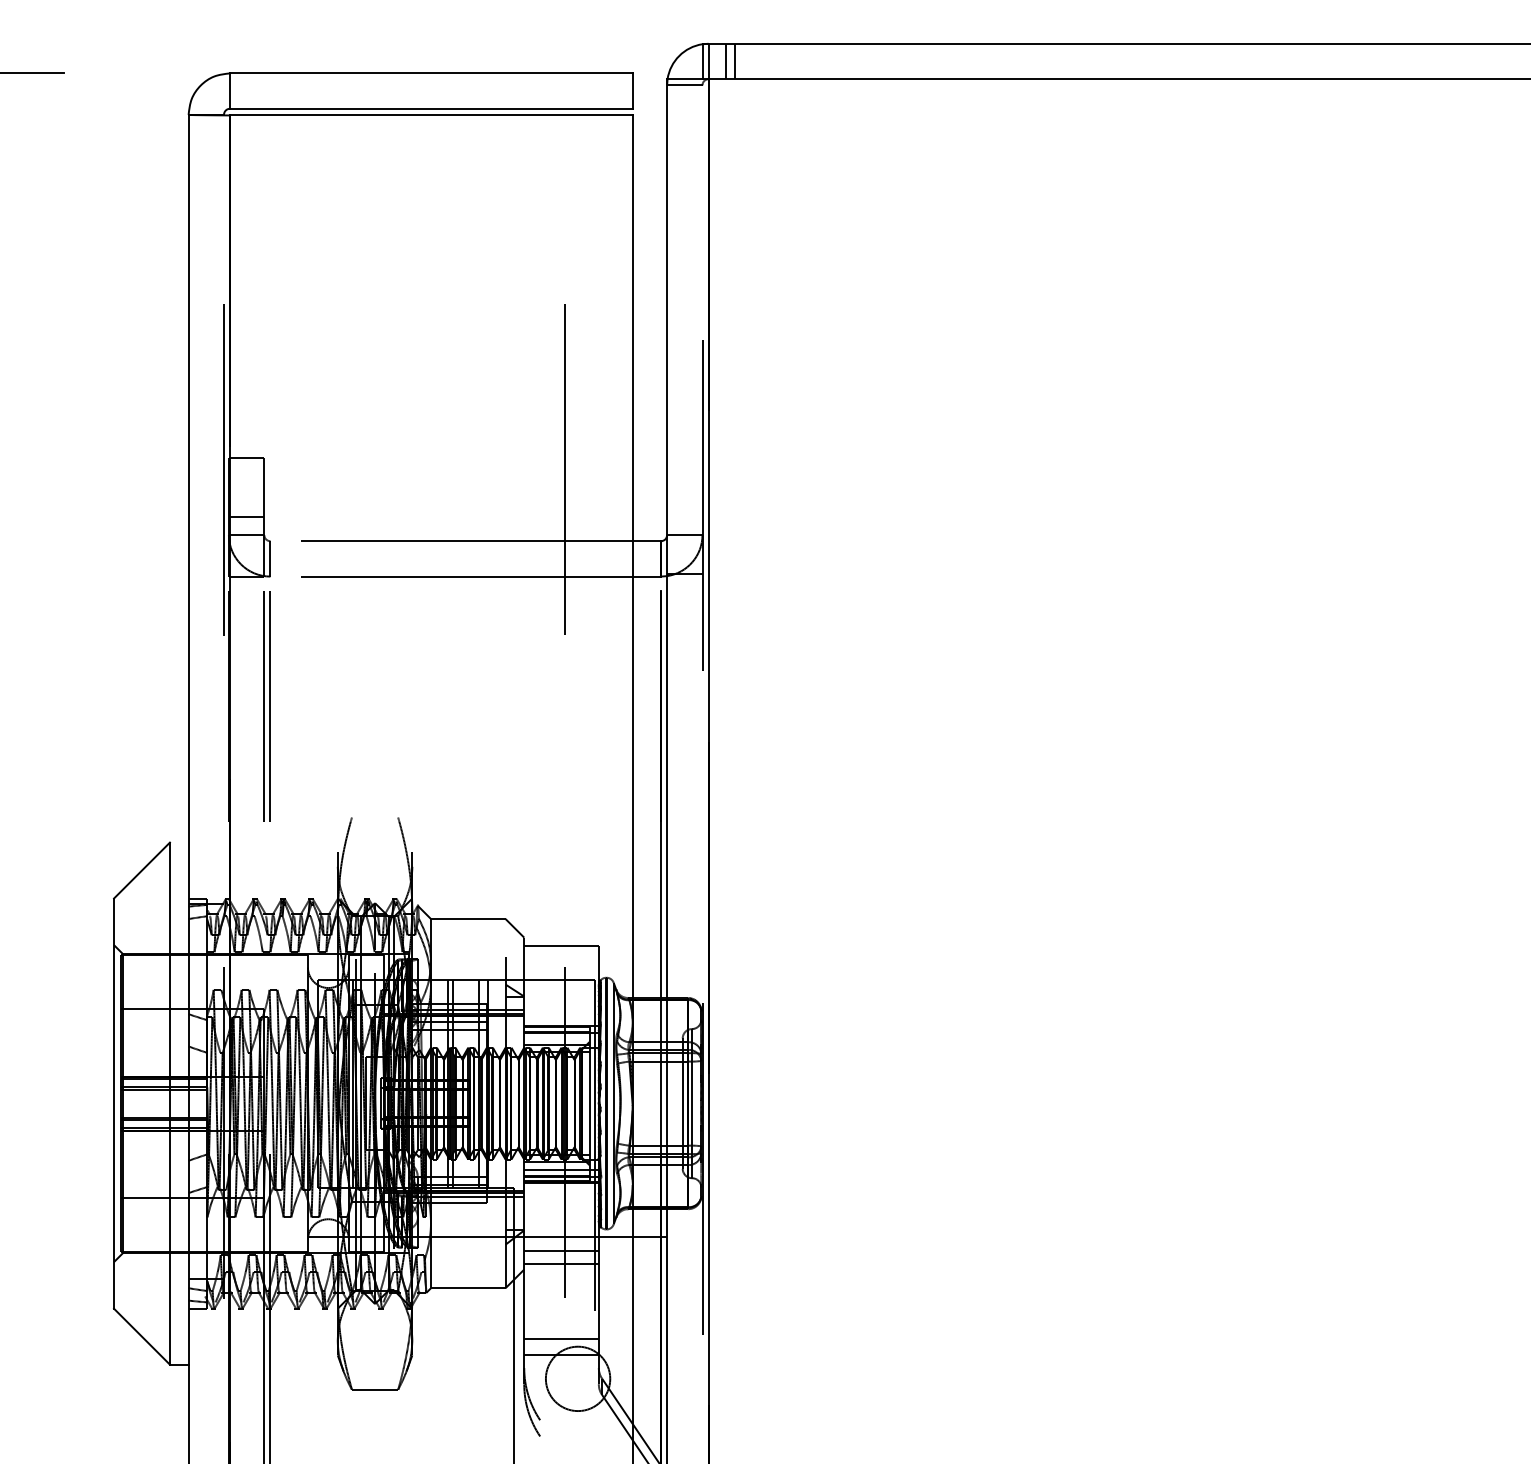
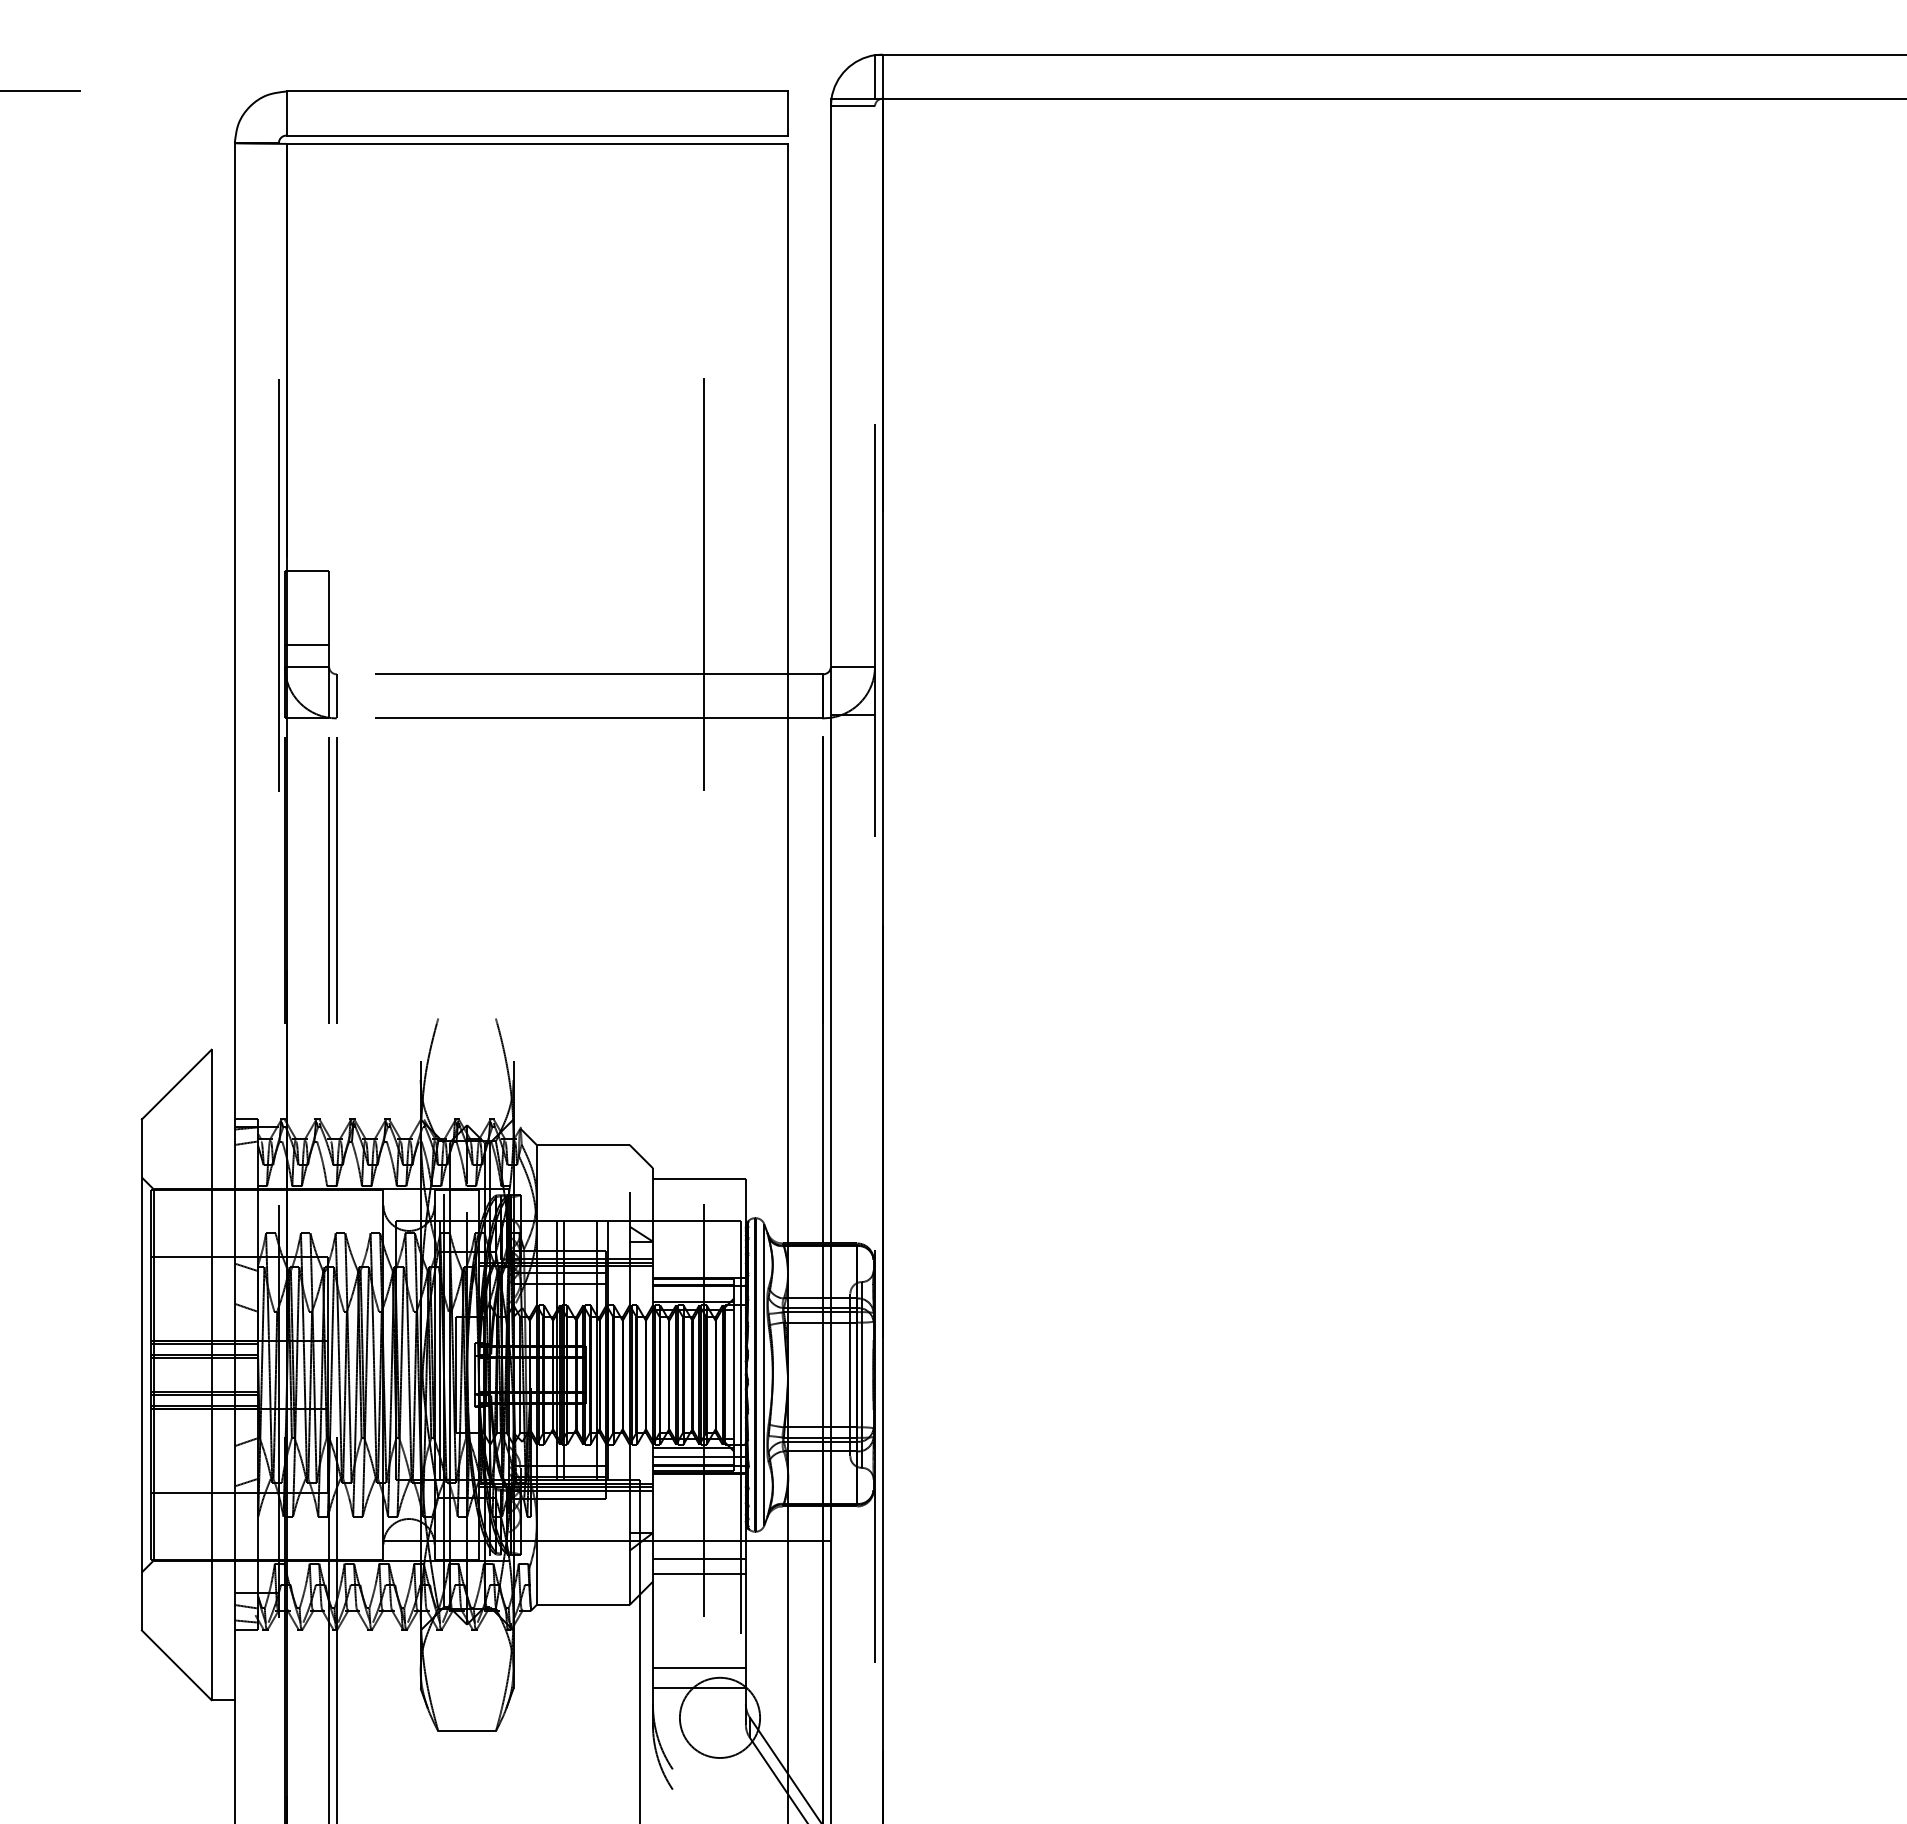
line: (726, 61) -> (904, 76), removed
line: (734, 61) -> (915, 76), removed

